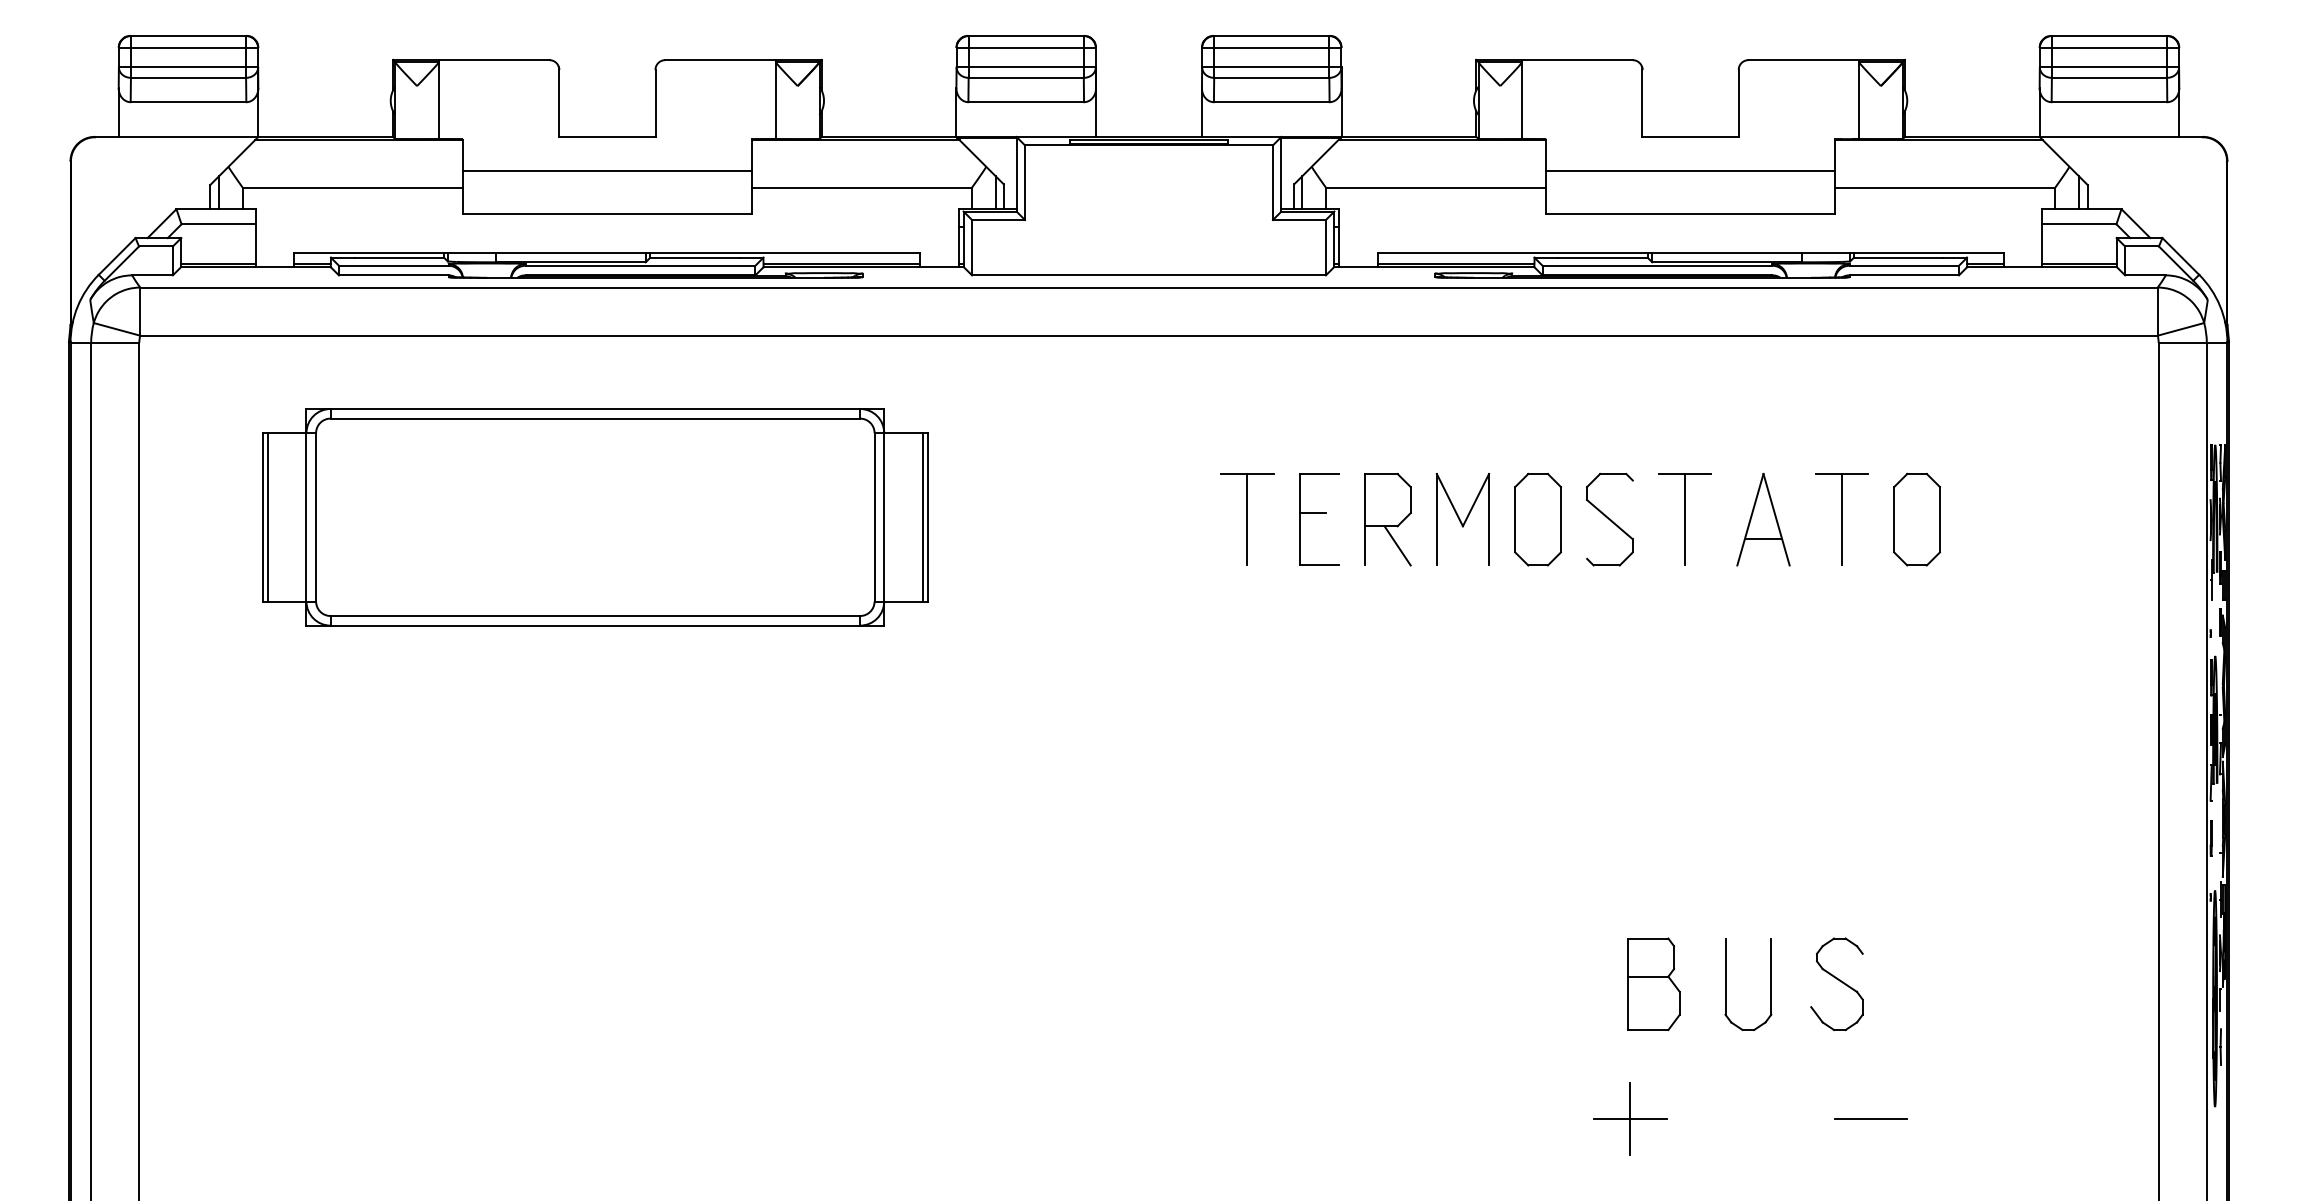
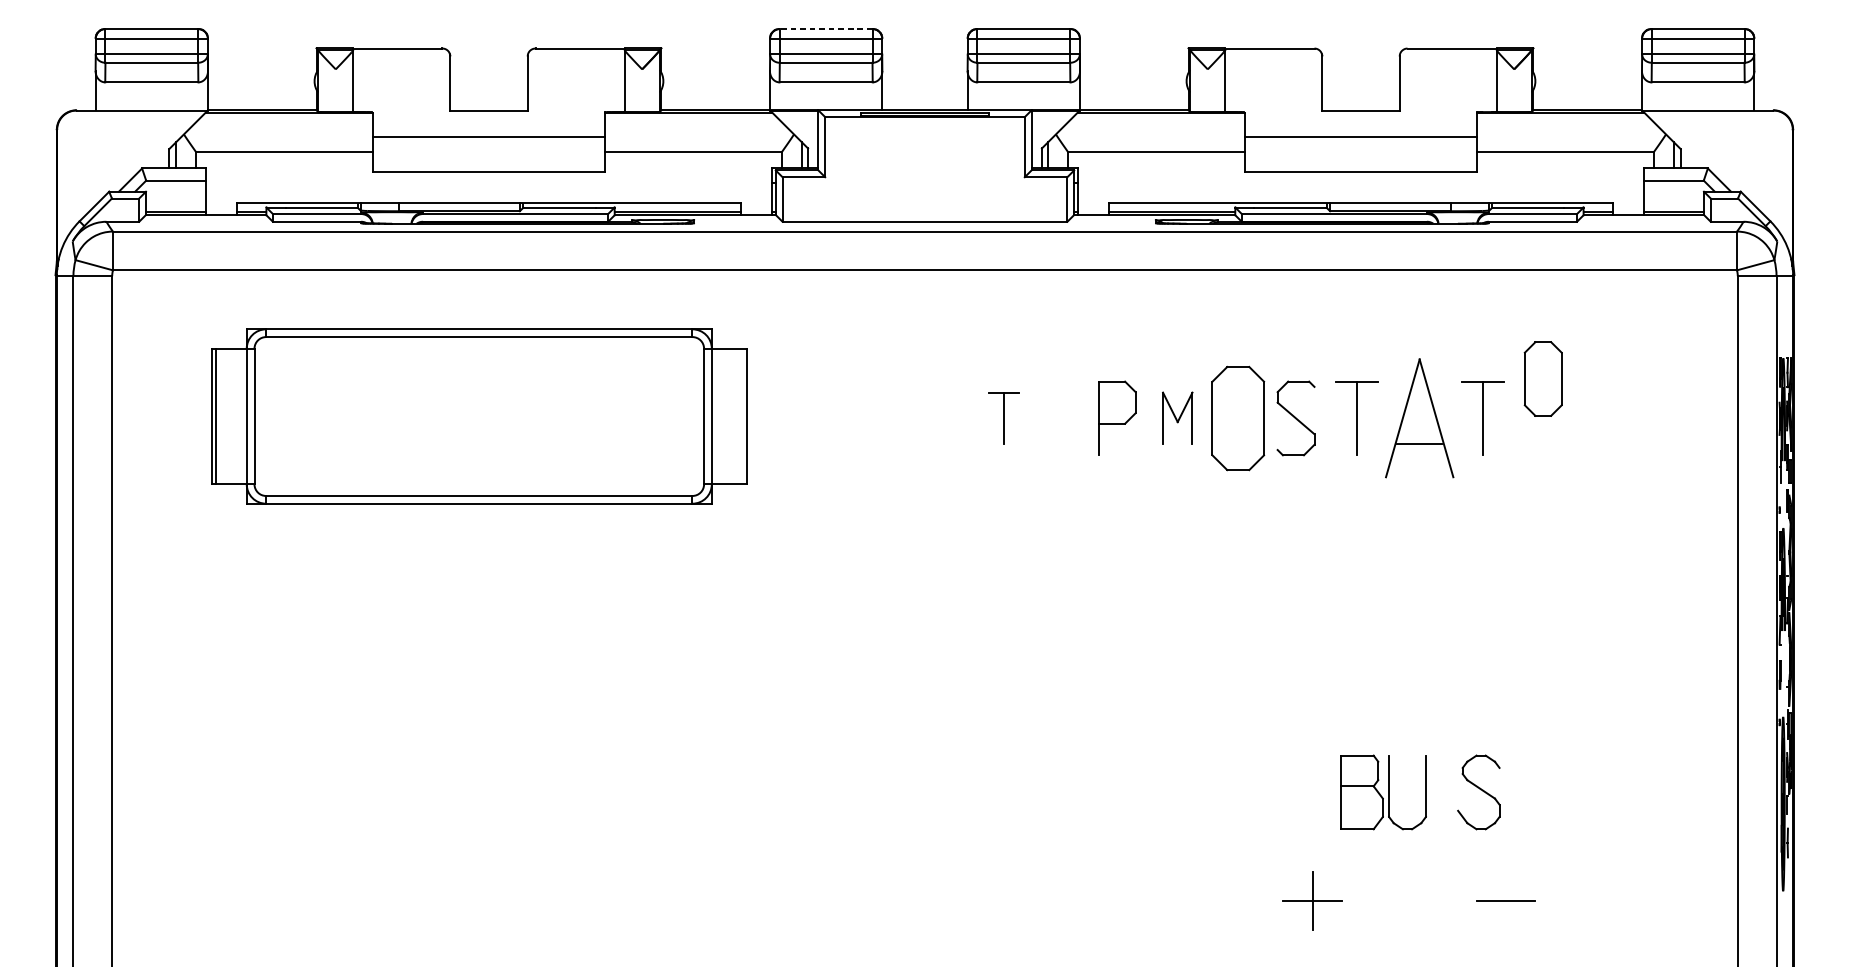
line: (1026, 36) -> (826, 29), solid -> dashed
line: (922, 517) -> (742, 416), removed
part: (1247, 519) -> (1004, 418), size x0.7
part: (1319, 519) -> (1062, 418), removed
part: (1462, 519) -> (1177, 418), size x0.7
part: (1537, 519) -> (1237, 418), size x1.4
part: (1763, 519) -> (1419, 418), size x1.6
part: (1916, 519) -> (1542, 378), moved
line: (1397, 545) -> (1125, 439), removed
part: (1653, 984) -> (1361, 792), moved

